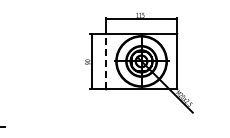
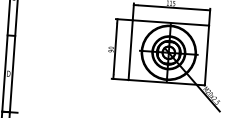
line: (105, 61) -> (130, 50), dashed -> solid

